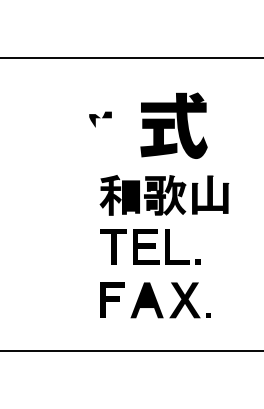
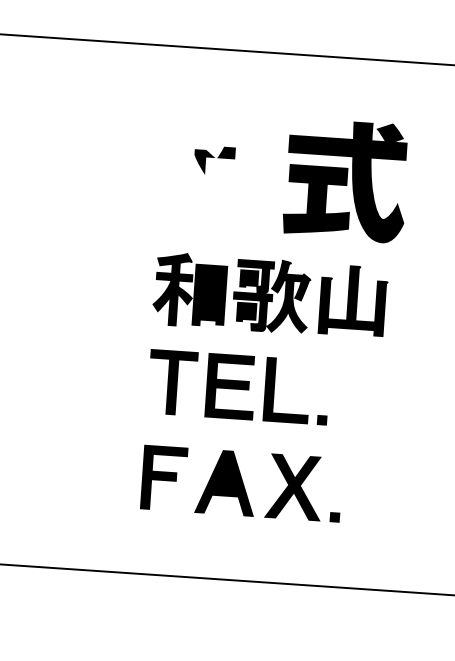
part: (164, 246) -> (264, 387), moved

